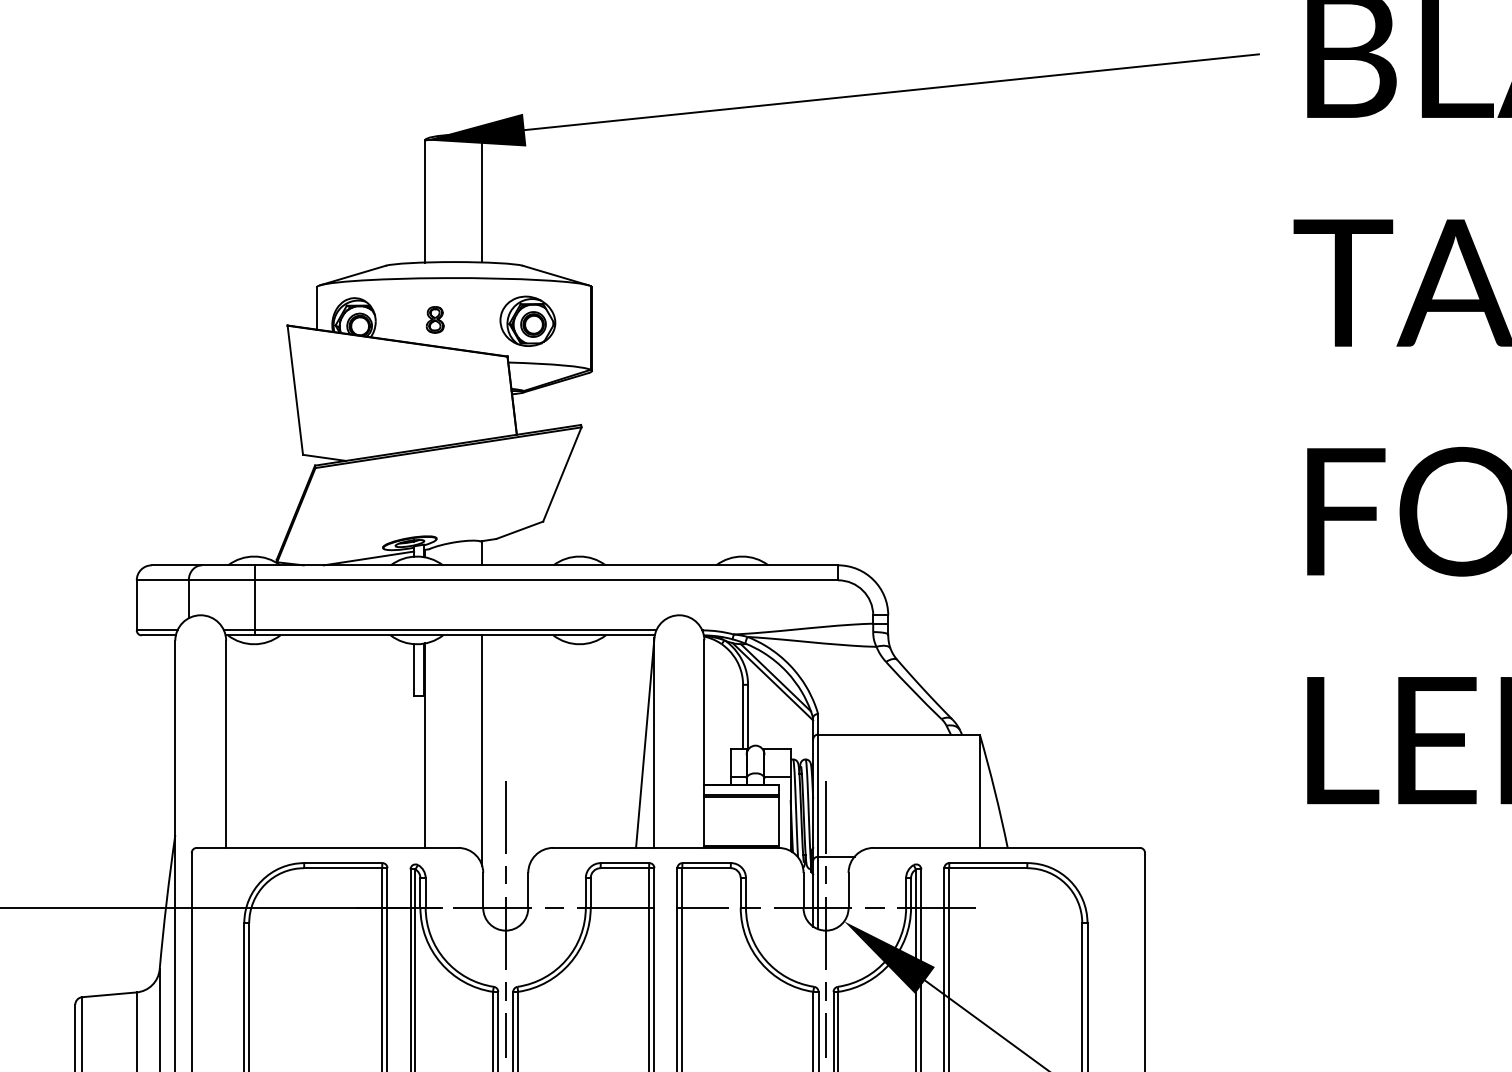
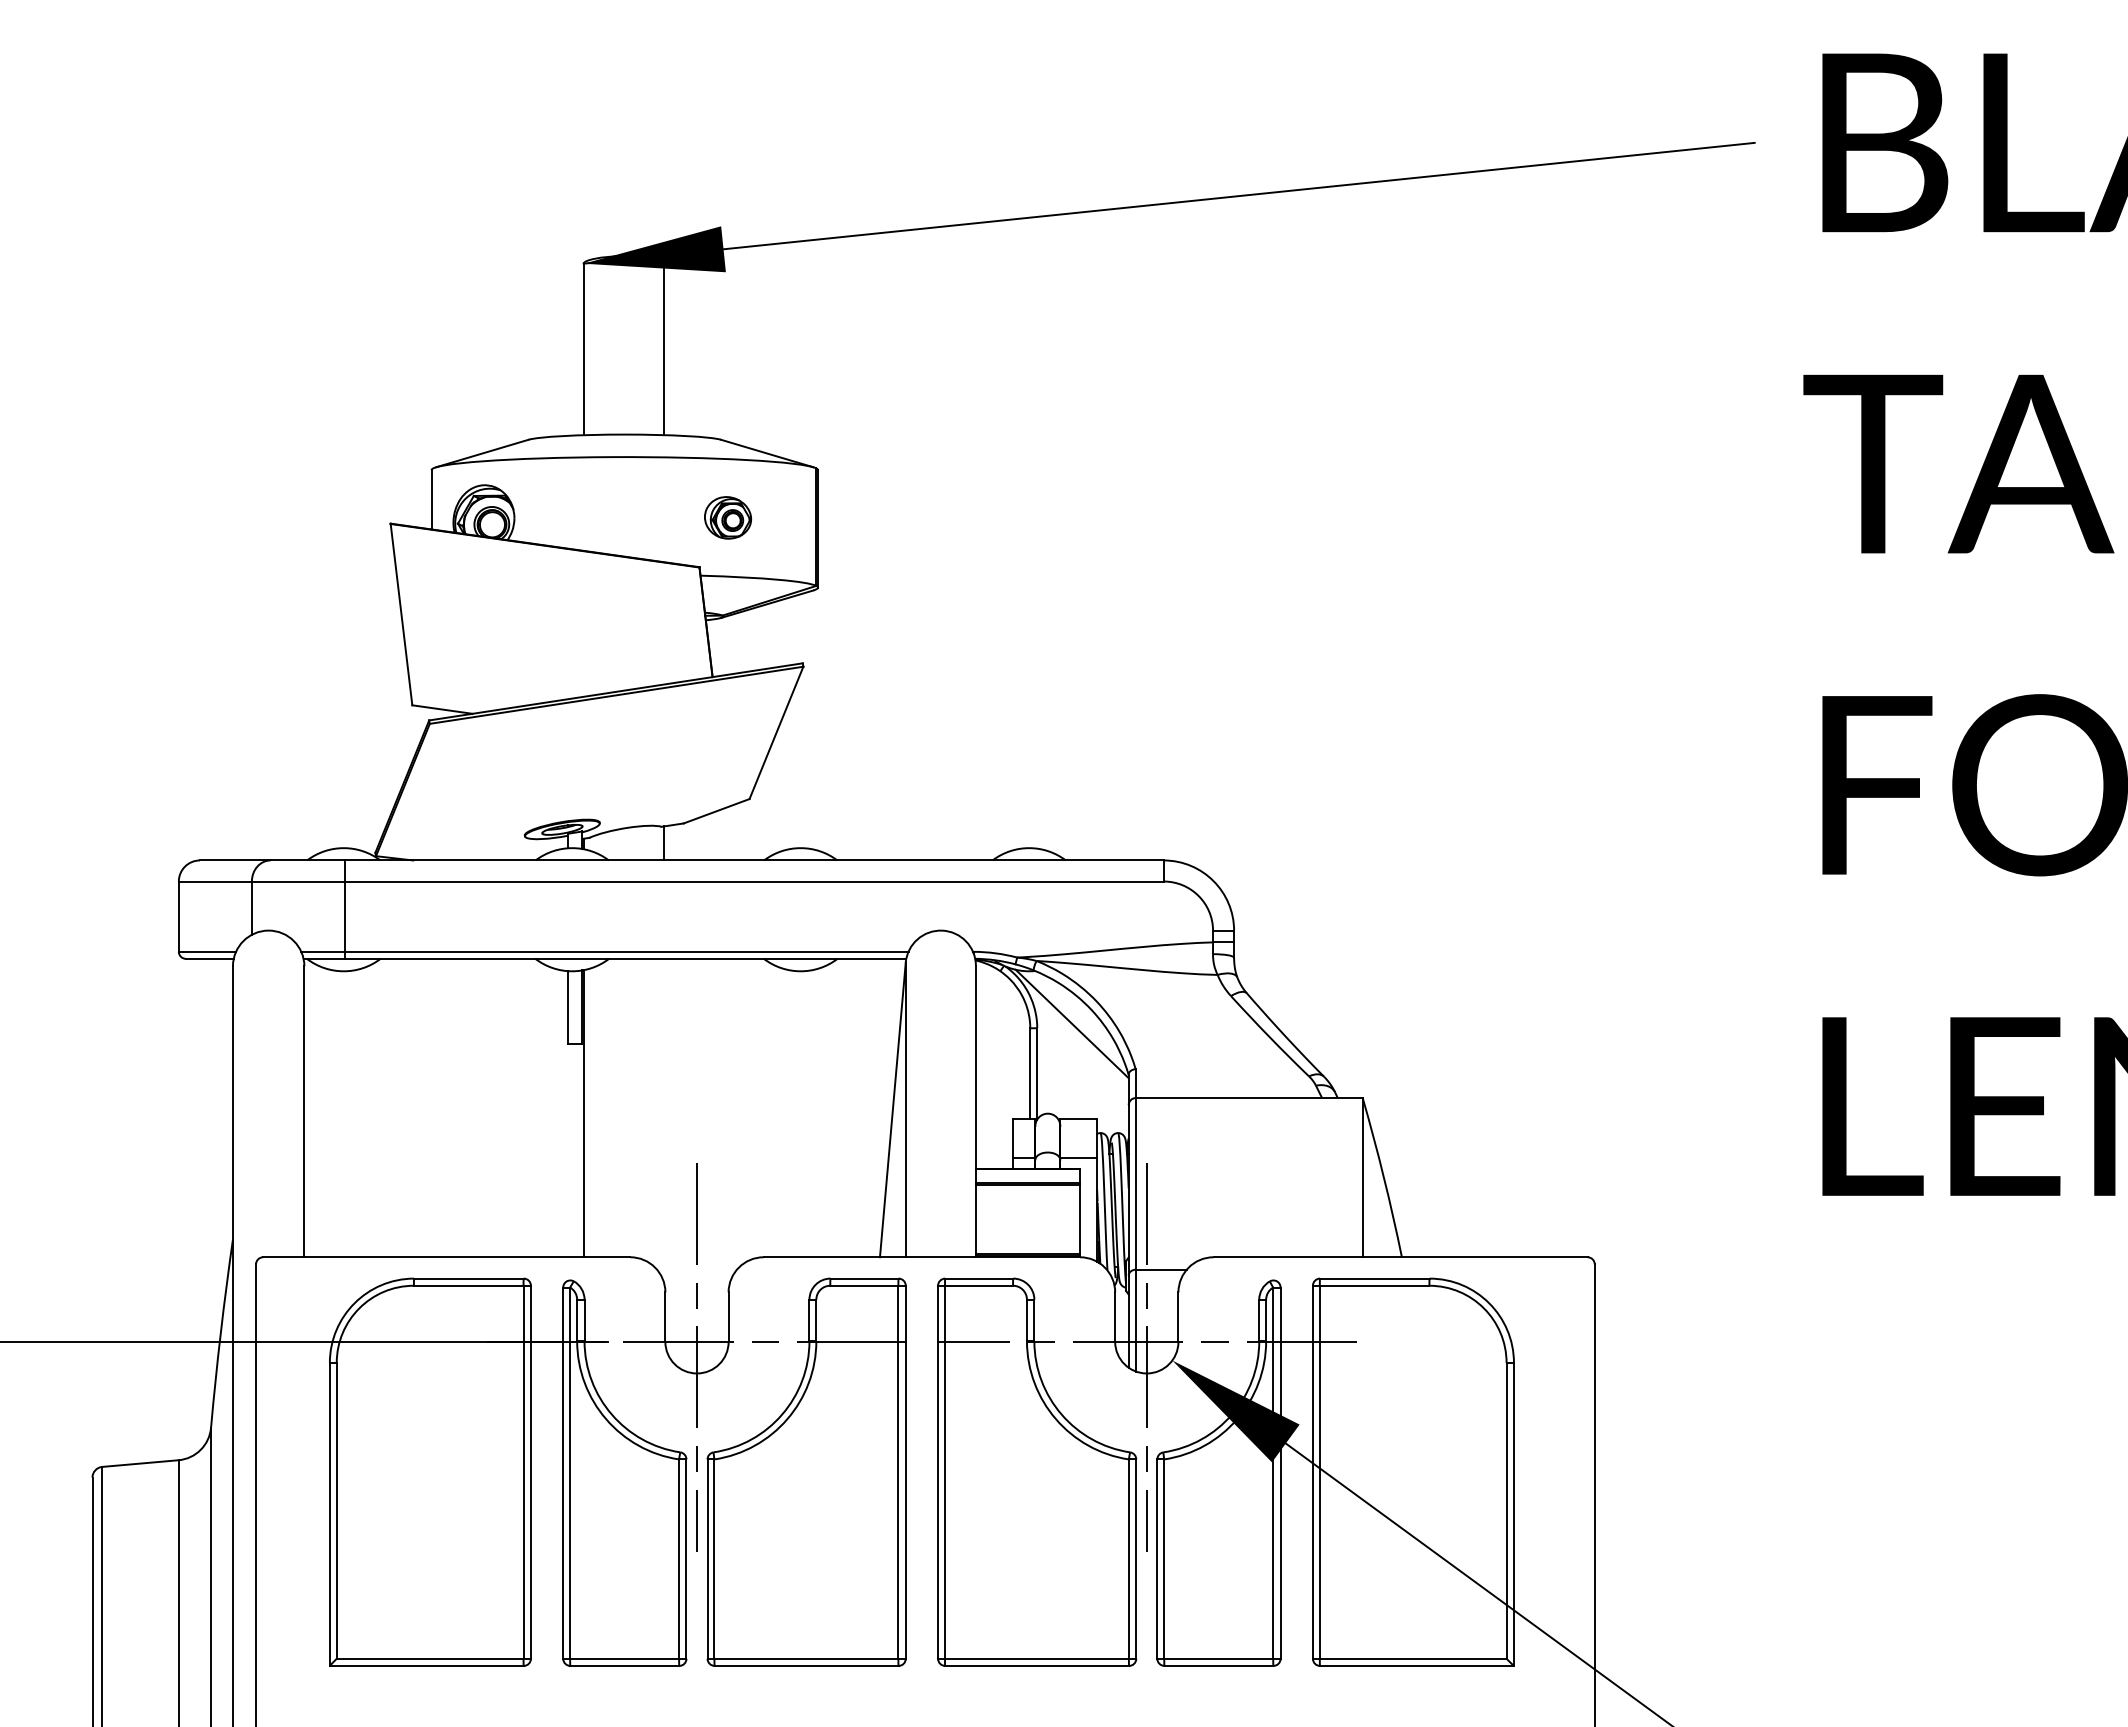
part: (434, 319) -> (597, 515), removed
part: (527, 321) -> (727, 517), size x0.6
line: (368, 558) -> (504, 850), removed
line: (775, 677) -> (1076, 1018), removed
line: (482, 750) -> (664, 1120), removed

